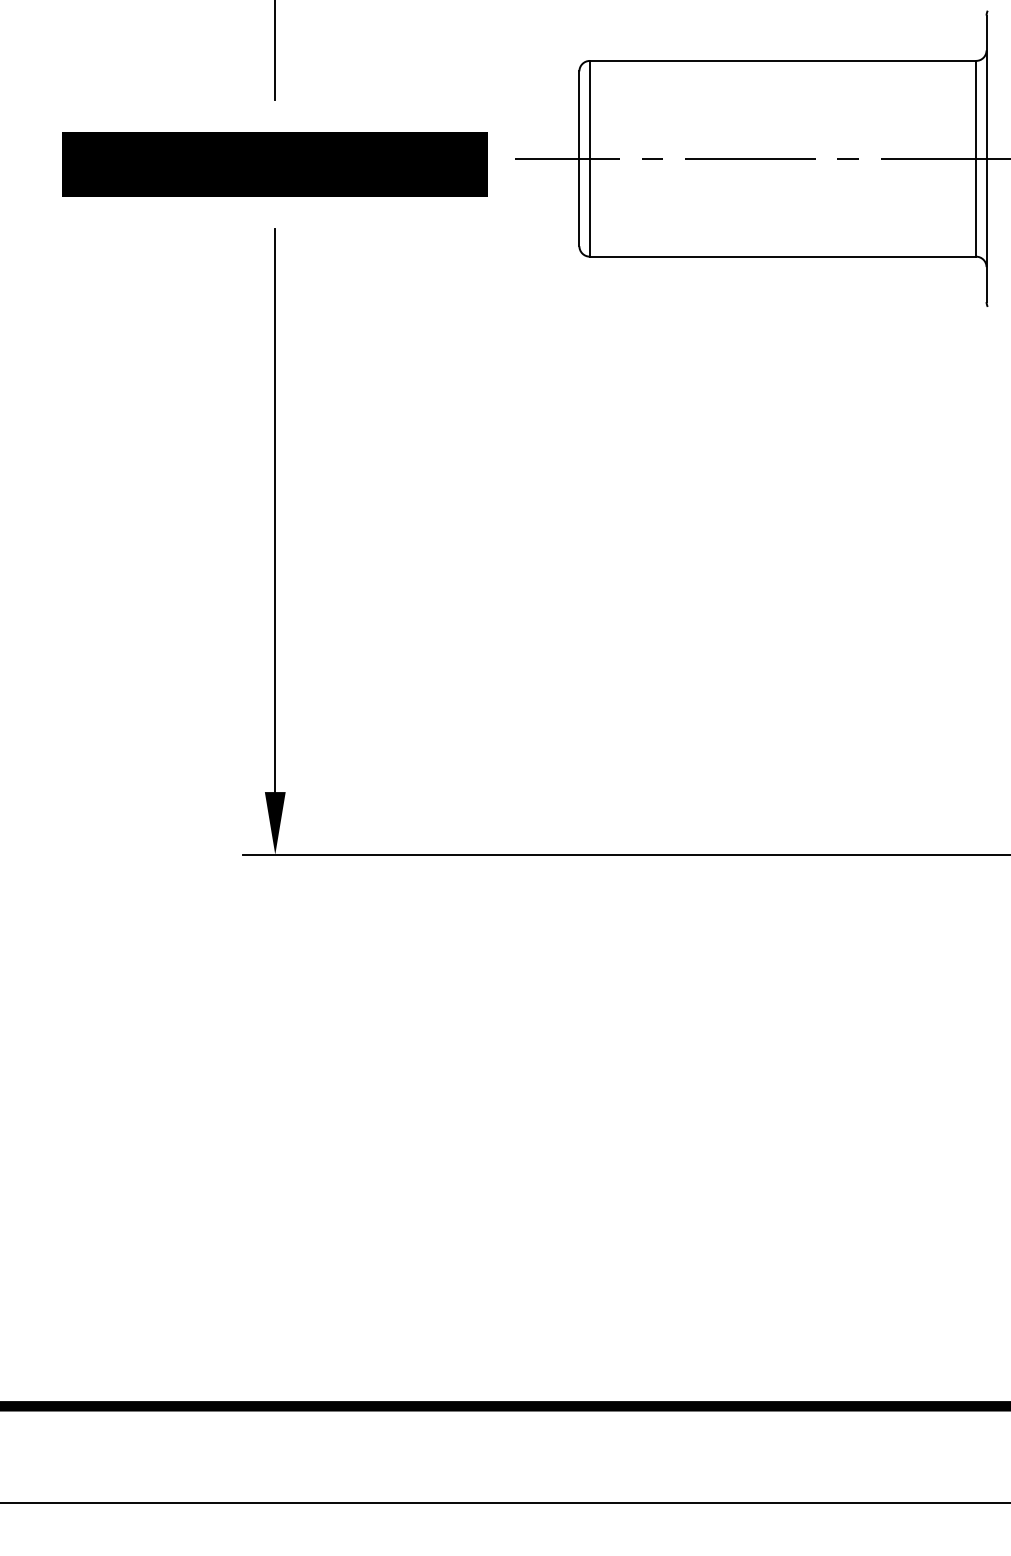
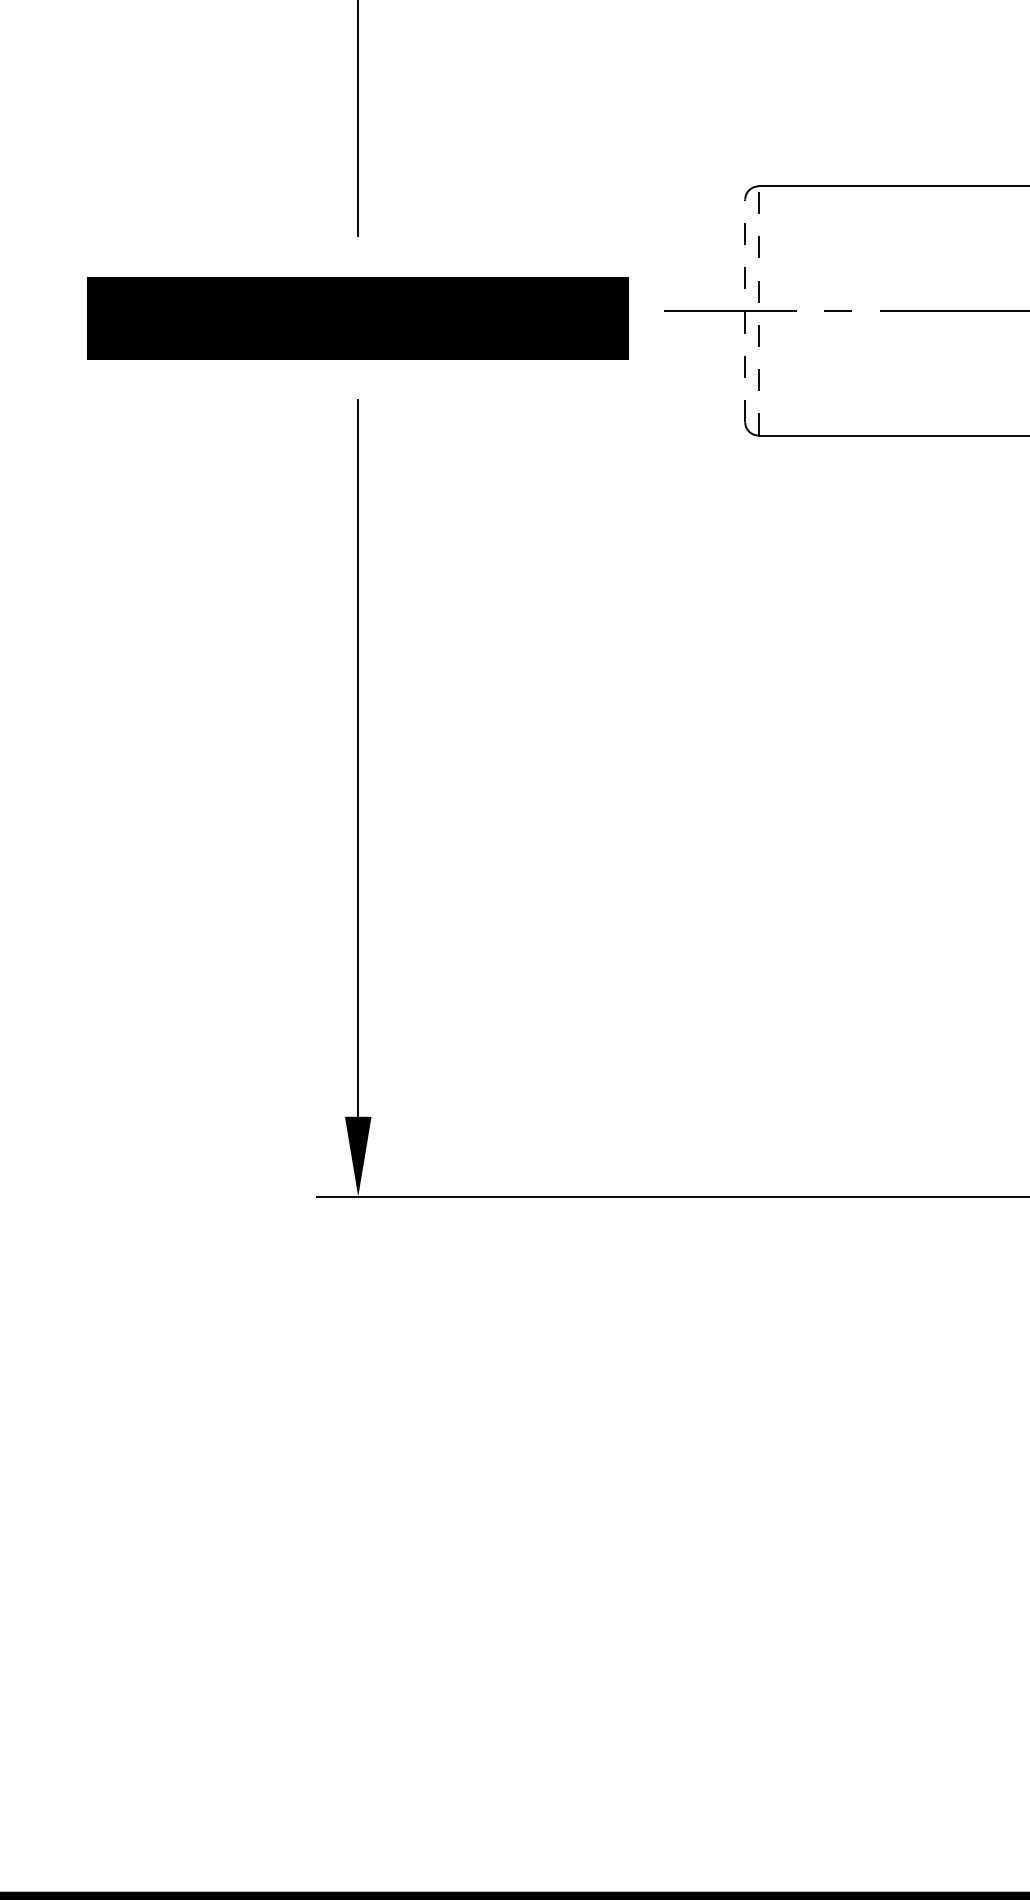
line: (579, 158) -> (745, 310), solid -> dashed
line: (589, 158) -> (758, 310), solid -> dashed

